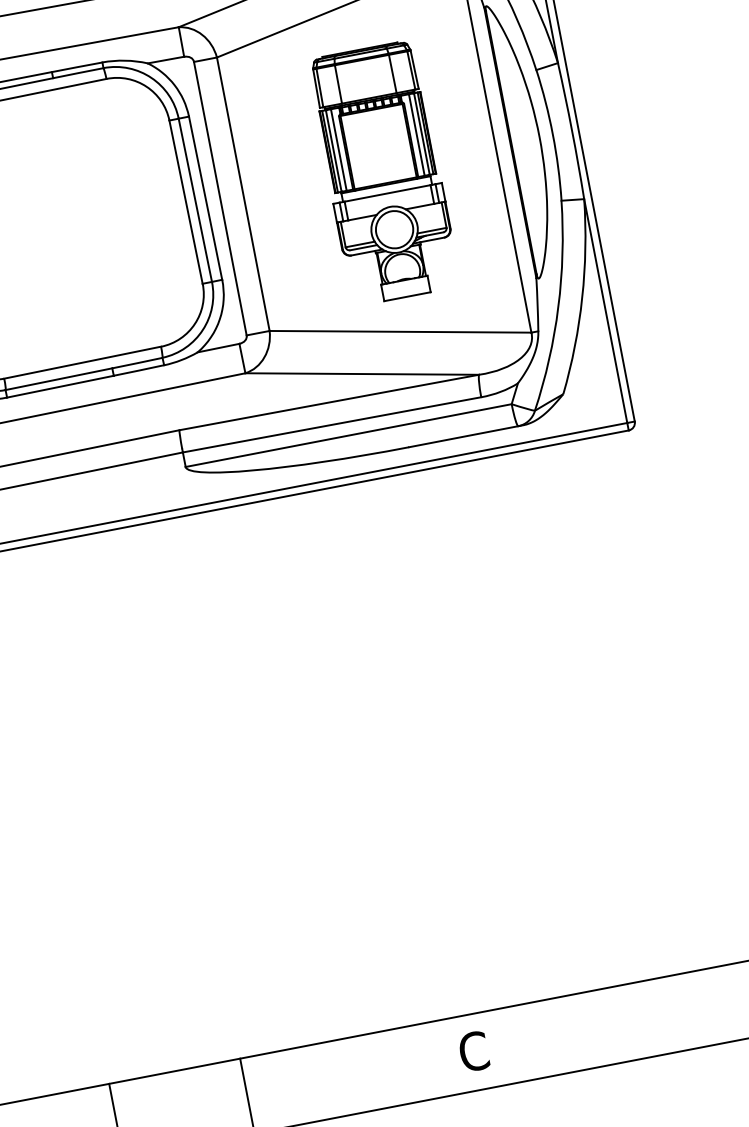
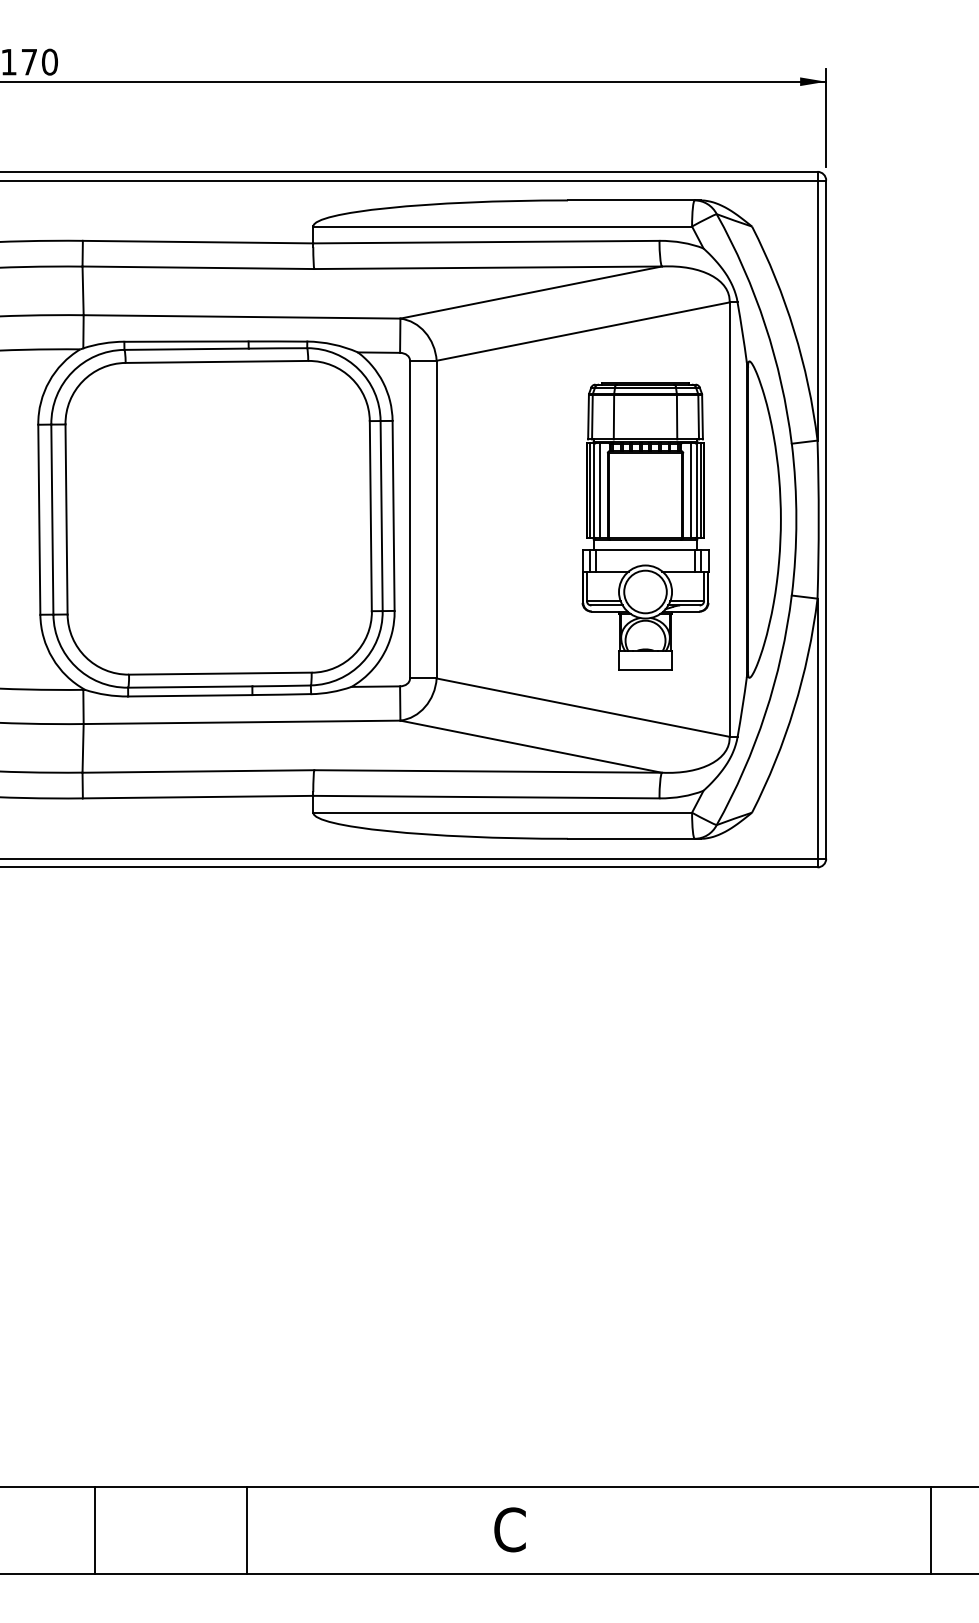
part: (383, 173) -> (645, 526), moved

